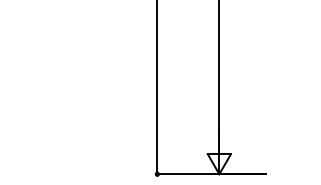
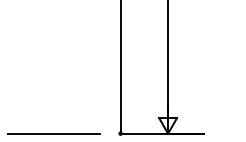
line: (69, 174) -> (53, 133), added

